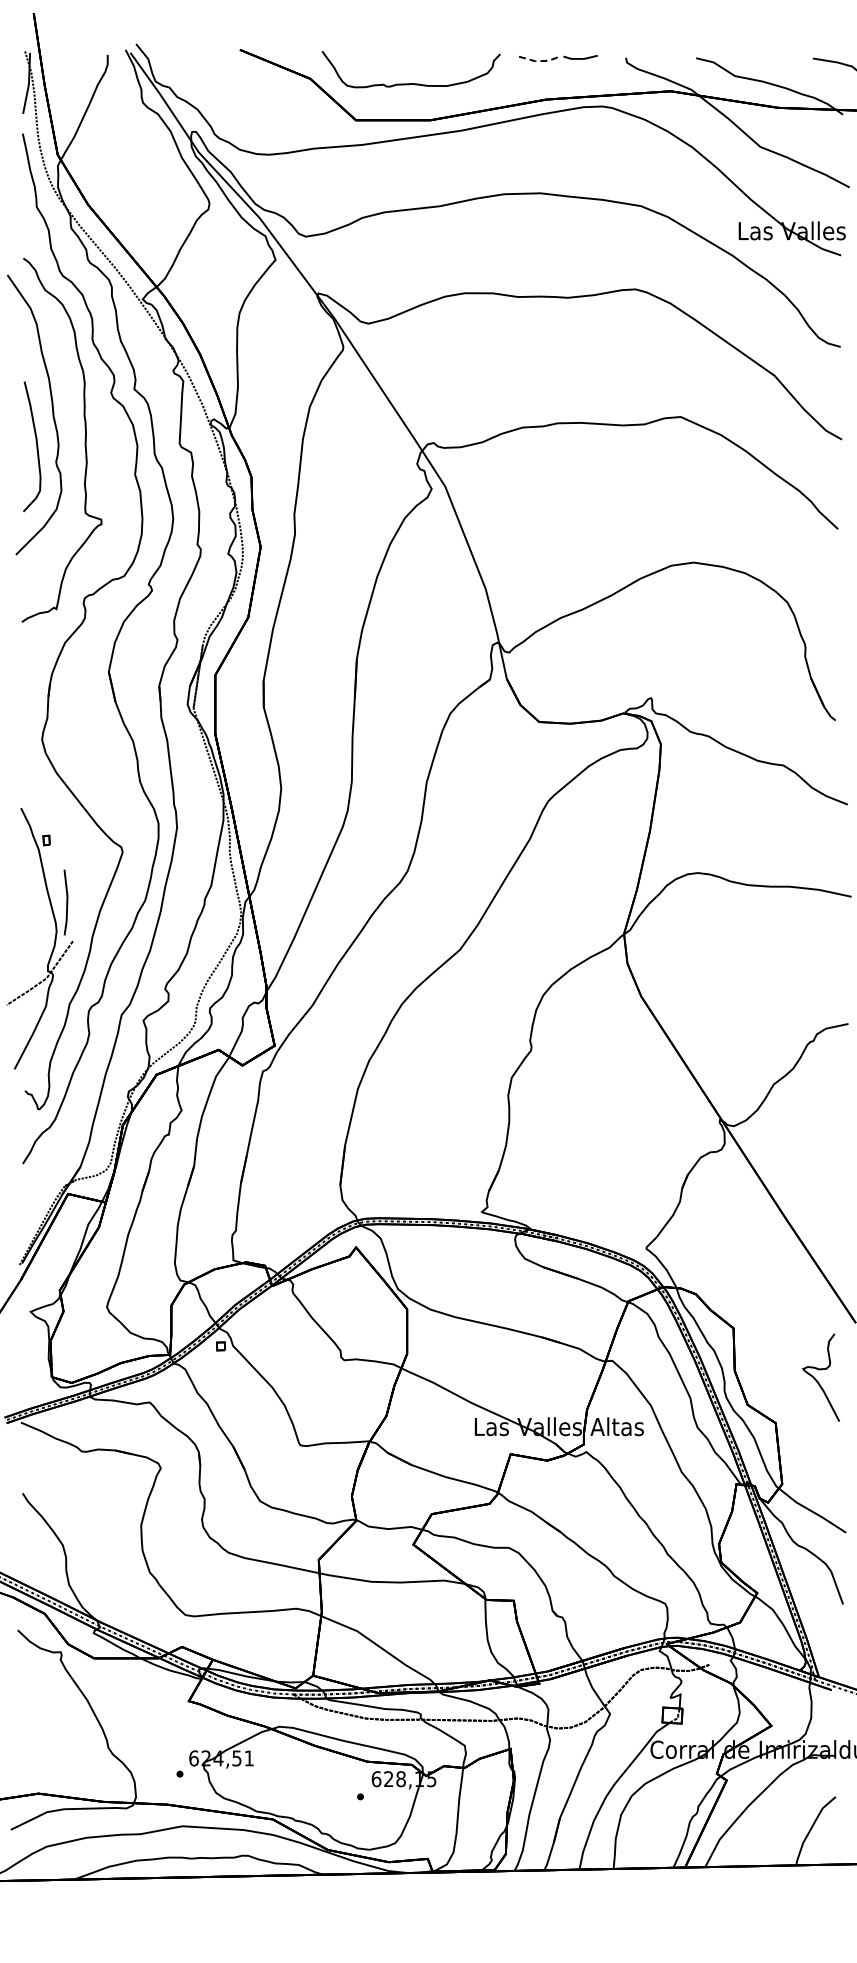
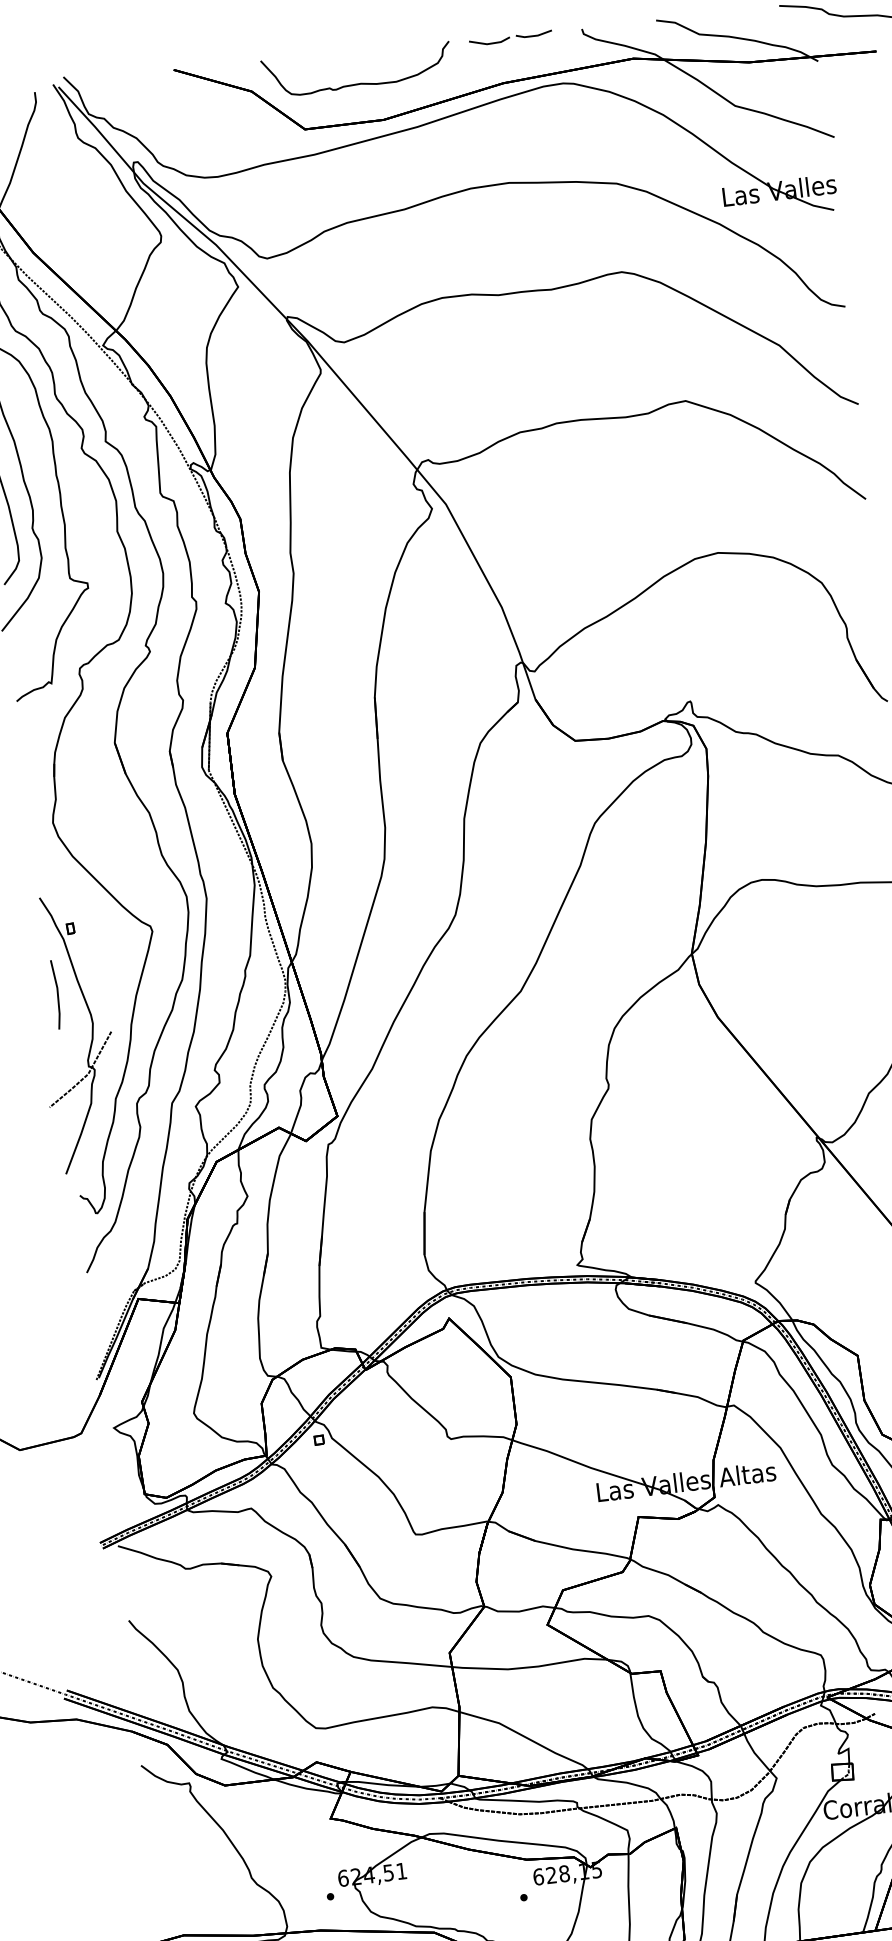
line: (538, 61) -> (490, 44), dashed -> solid
line: (66, 902) -> (57, 994), moved

